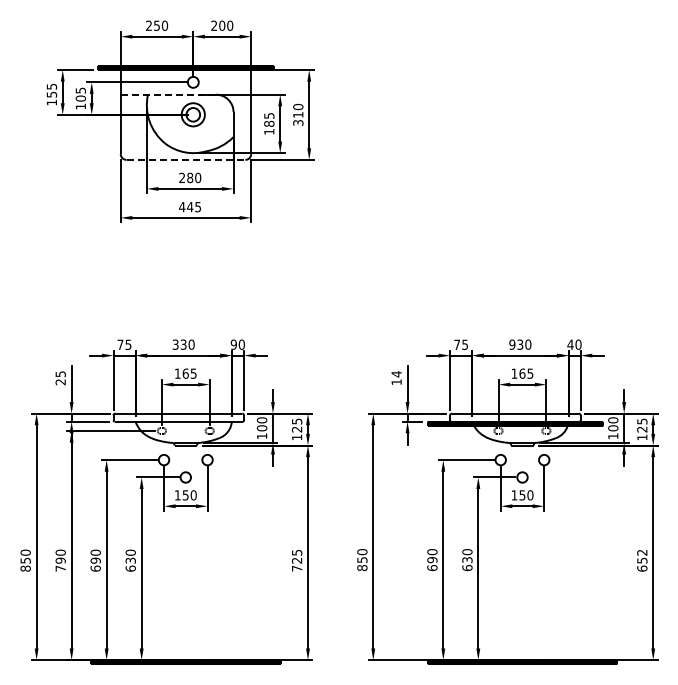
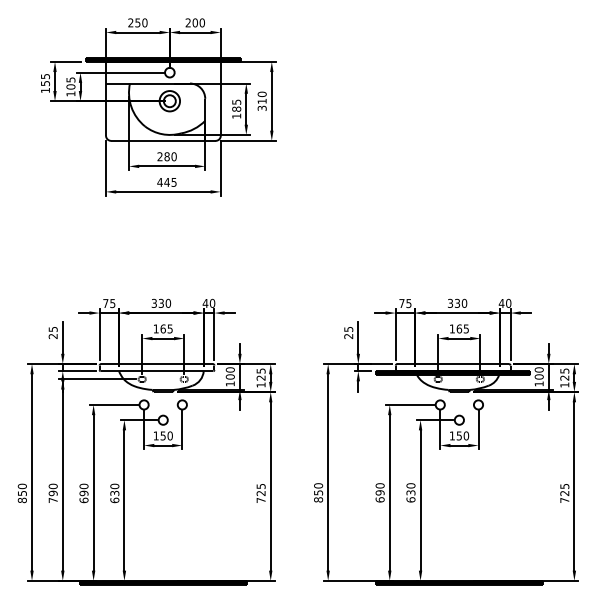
line: (168, 94) -> (148, 83), dashed -> solid
line: (186, 159) -> (163, 140), dashed -> solid
text: (233, 344) -> (205, 303), 90 -> 40
text: (512, 344) -> (450, 303), 930 -> 330
text: (396, 378) -> (348, 333), 14 -> 25
text: (642, 560) -> (564, 493), 652 -> 725

